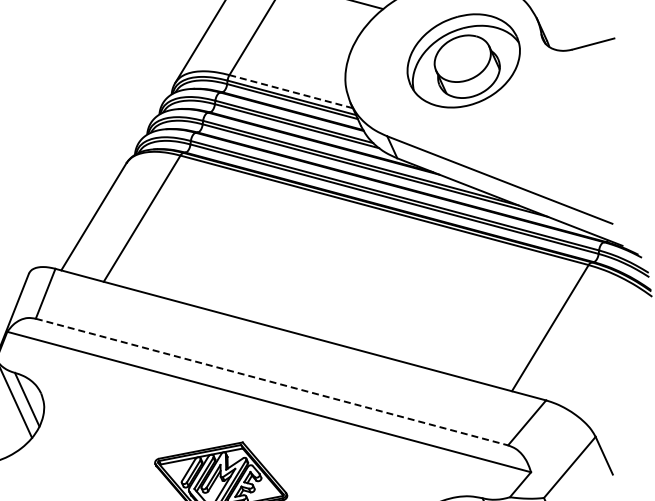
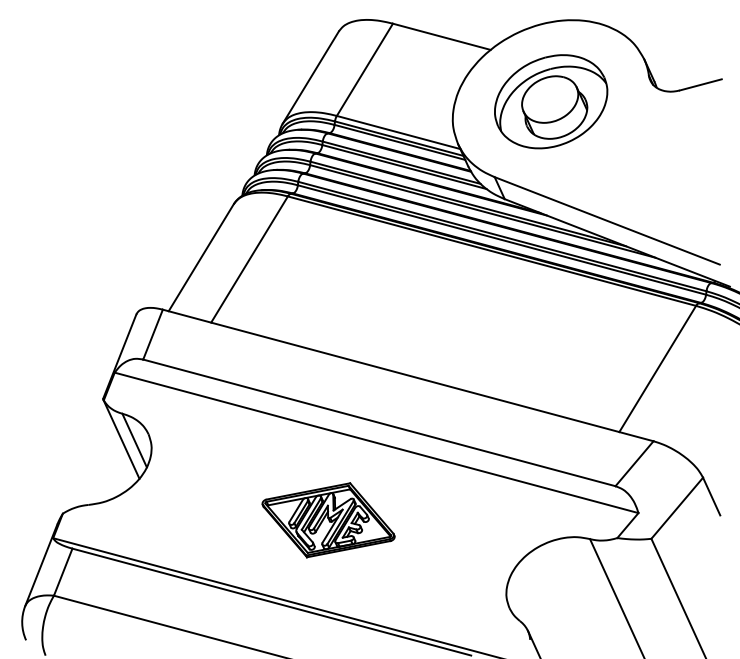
part: (464, 60) -> (551, 101), moved
line: (291, 91) -> (398, 132), dashed -> solid
line: (272, 382) -> (379, 423), dashed -> solid

